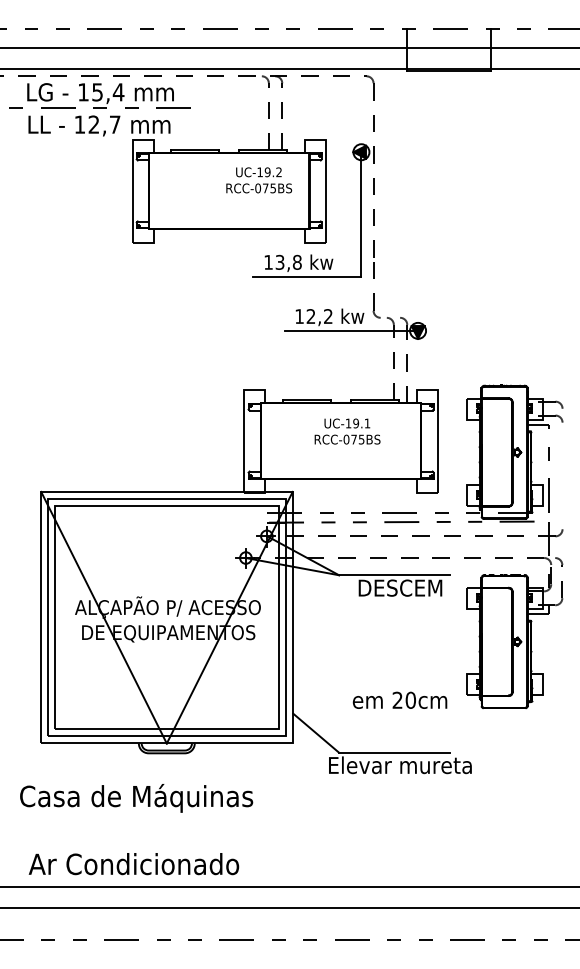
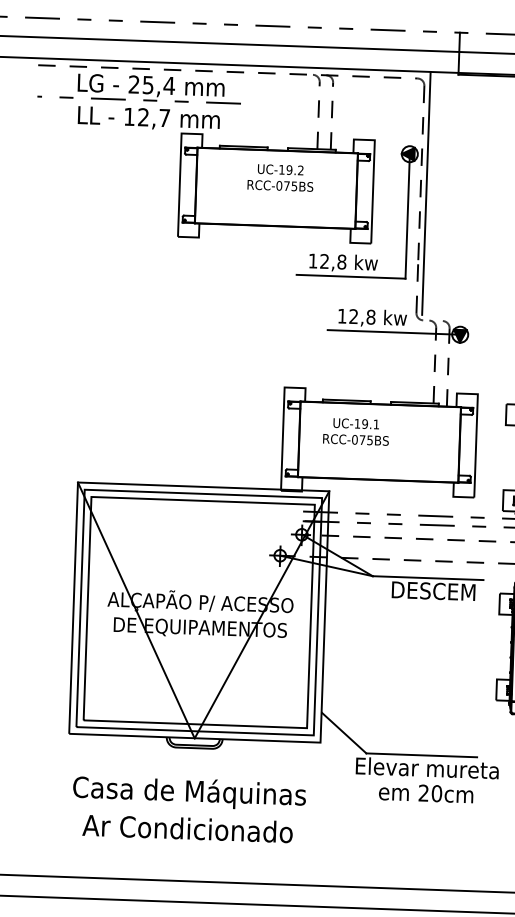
text: (83, 92) -> (134, 84), 15,4 -> 25,4
text: (259, 180) -> (281, 177), moved
line: (379, 190) -> (426, 193), added
text: (279, 262) -> (324, 261), 13,8 -> 12,8
text: (328, 316) -> (371, 317), 12,2 -> 12,8
text: (347, 431) -> (356, 431), moved
text: (399, 699) -> (425, 792), moved
text: (136, 798) -> (189, 793), moved
text: (133, 864) -> (187, 829), moved

